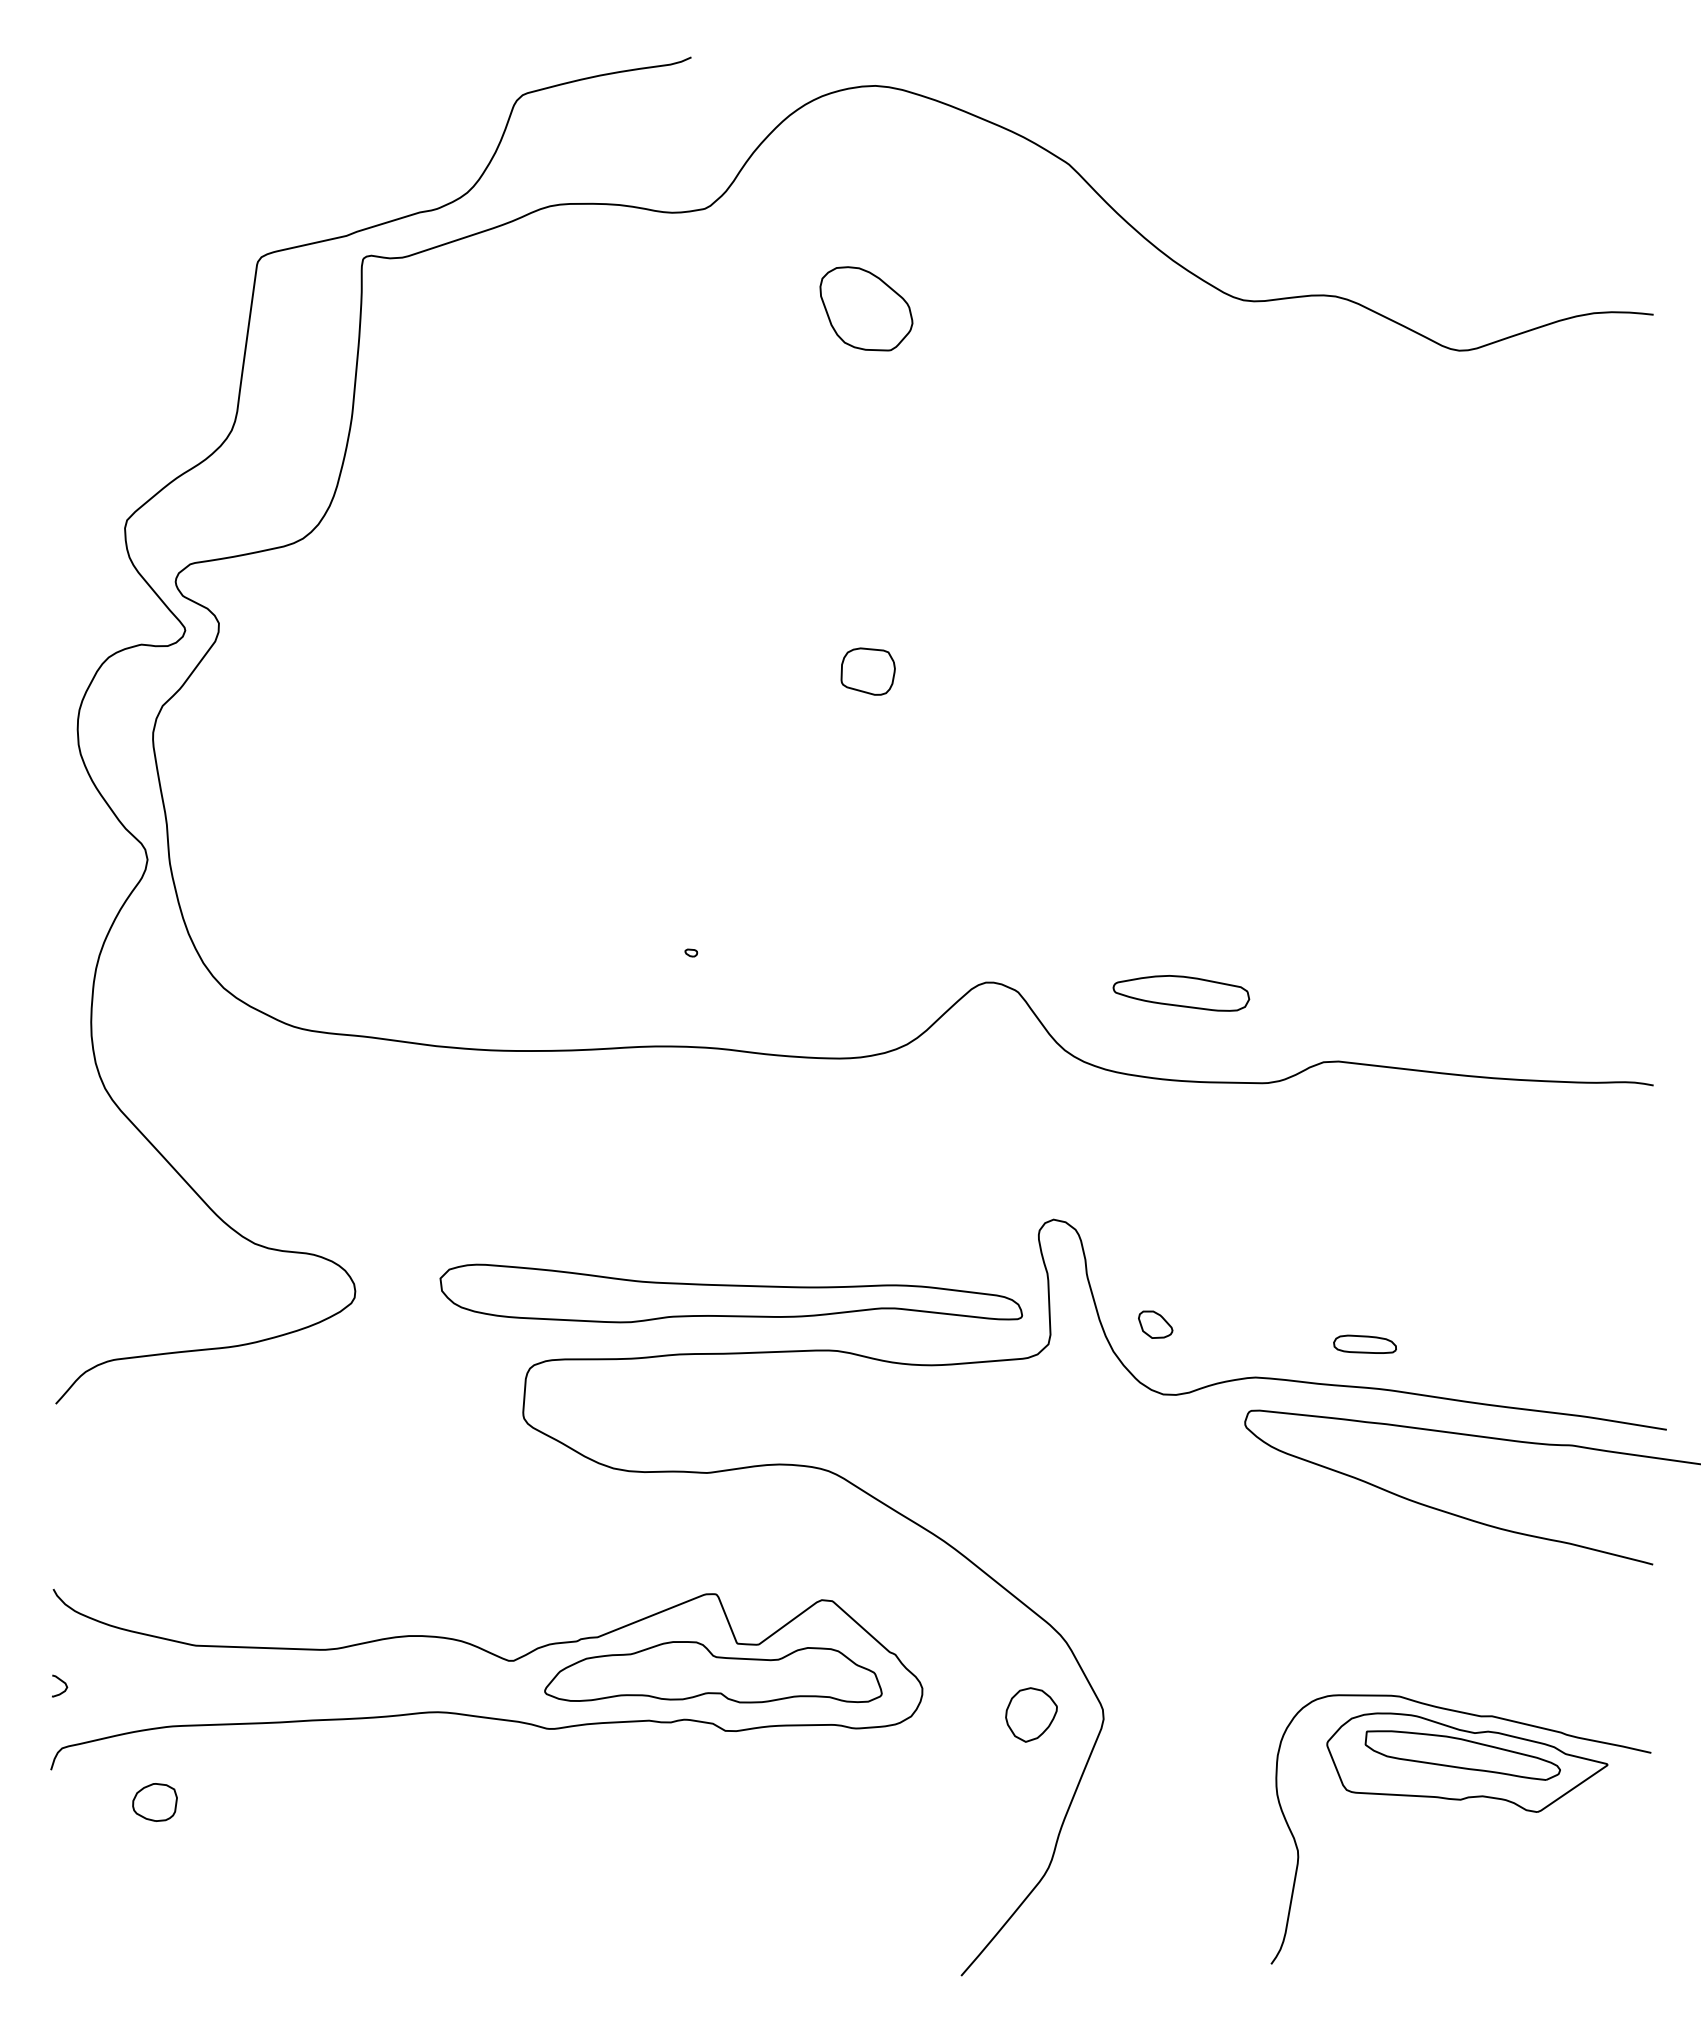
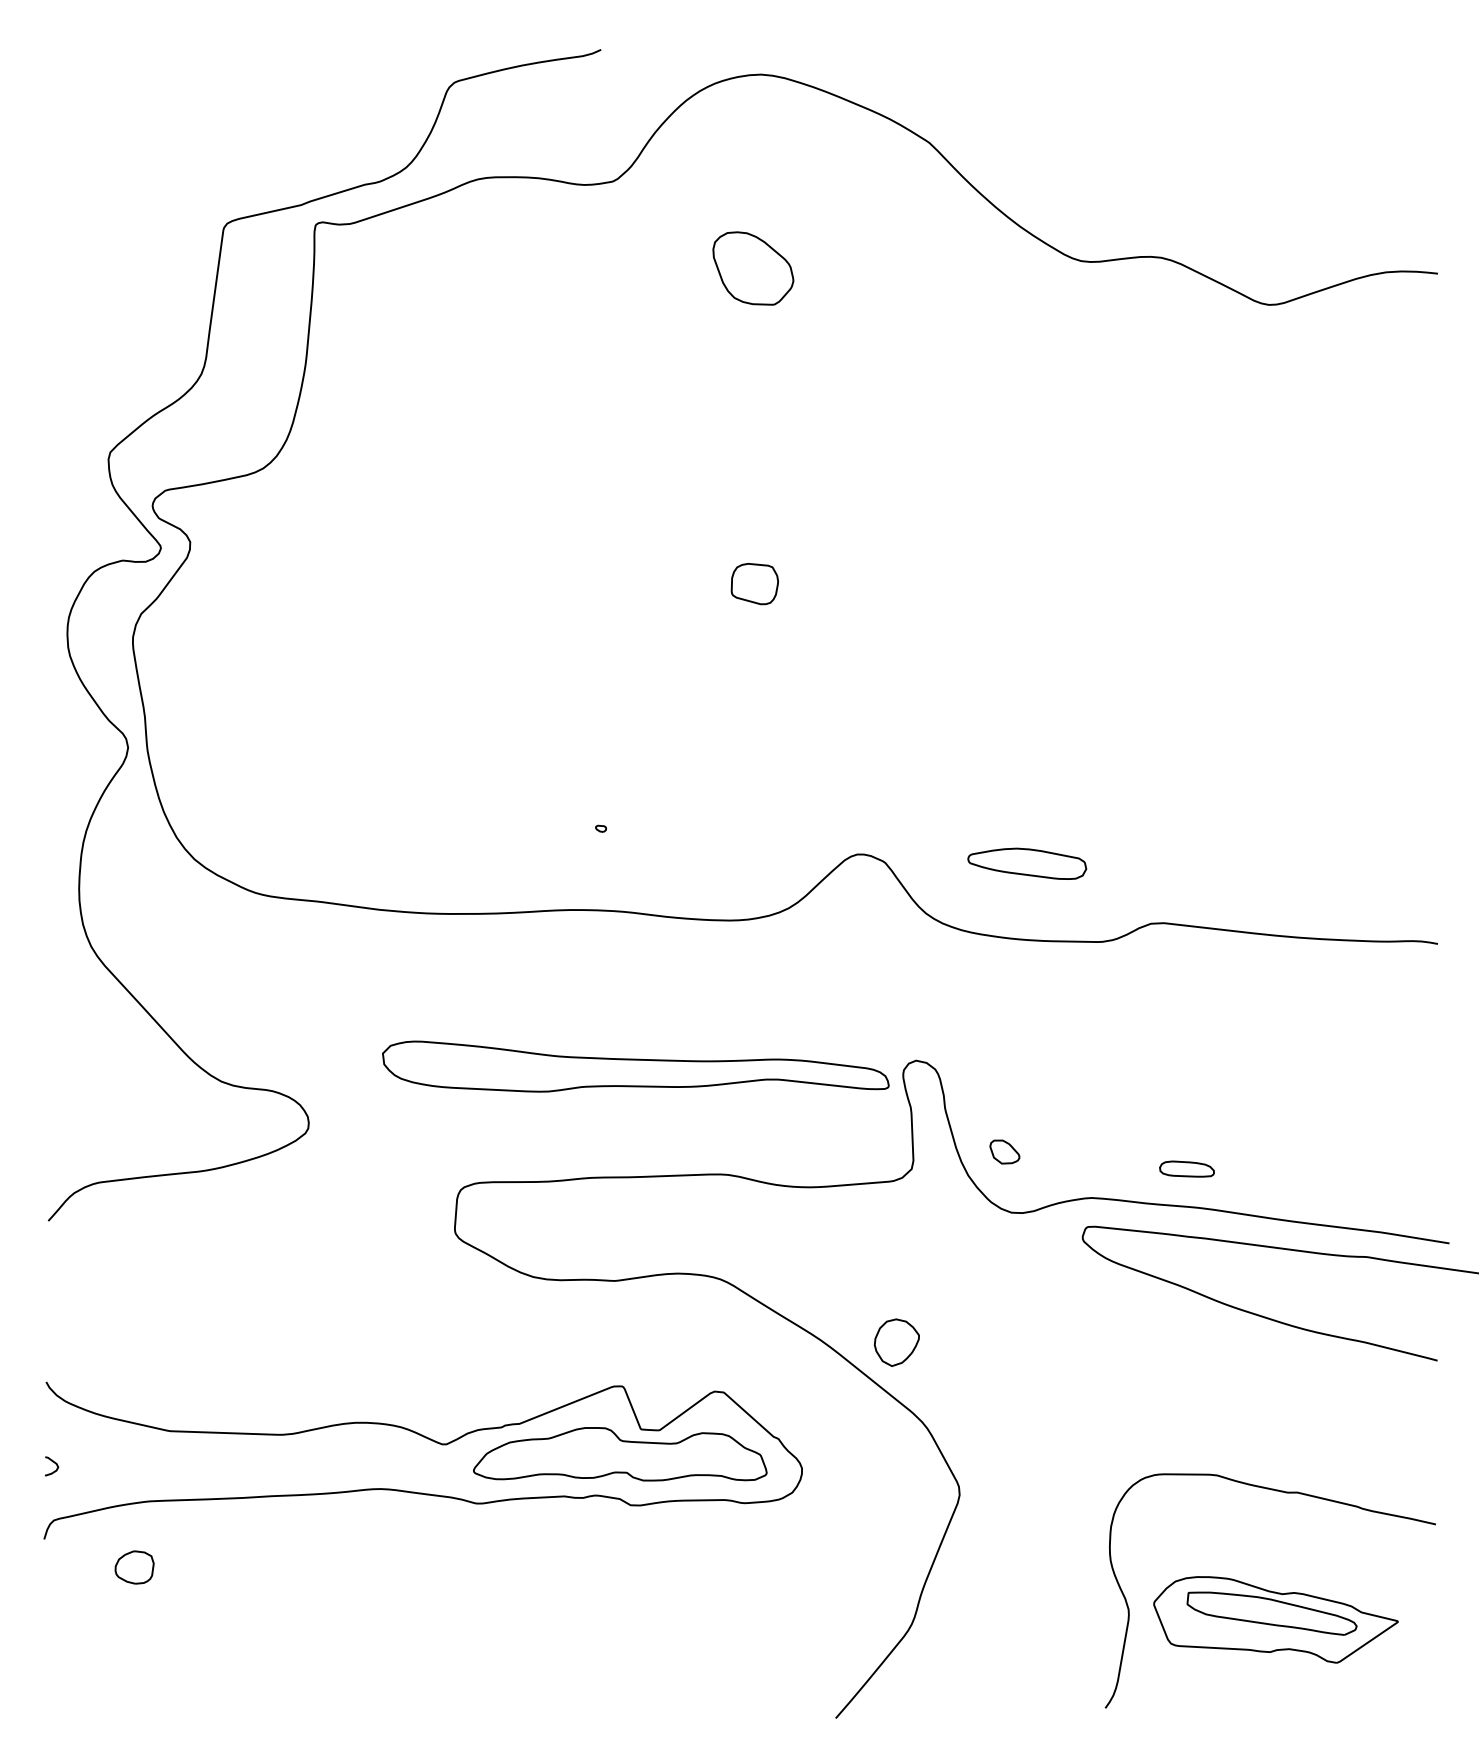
part: (731, 1293) -> (636, 1066), moved
part: (1031, 1714) -> (896, 1342), moved
part: (1467, 1762) -> (1276, 1619), moved

